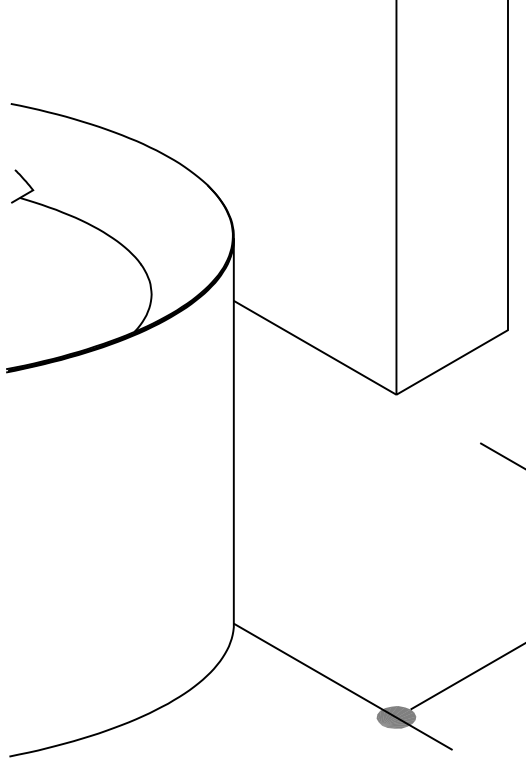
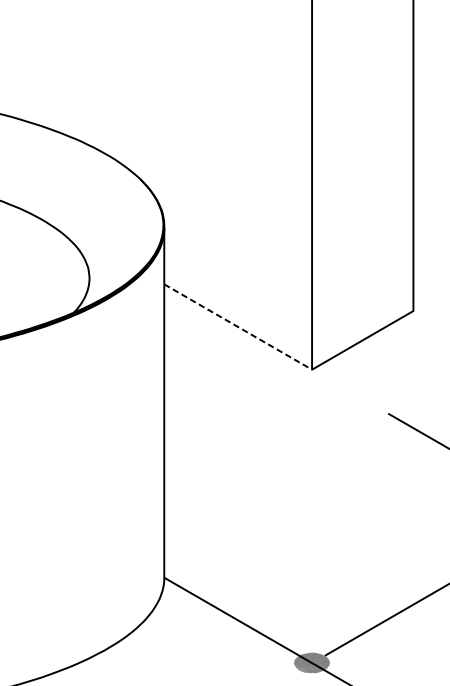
line: (315, 347) -> (238, 326), solid -> dashed

